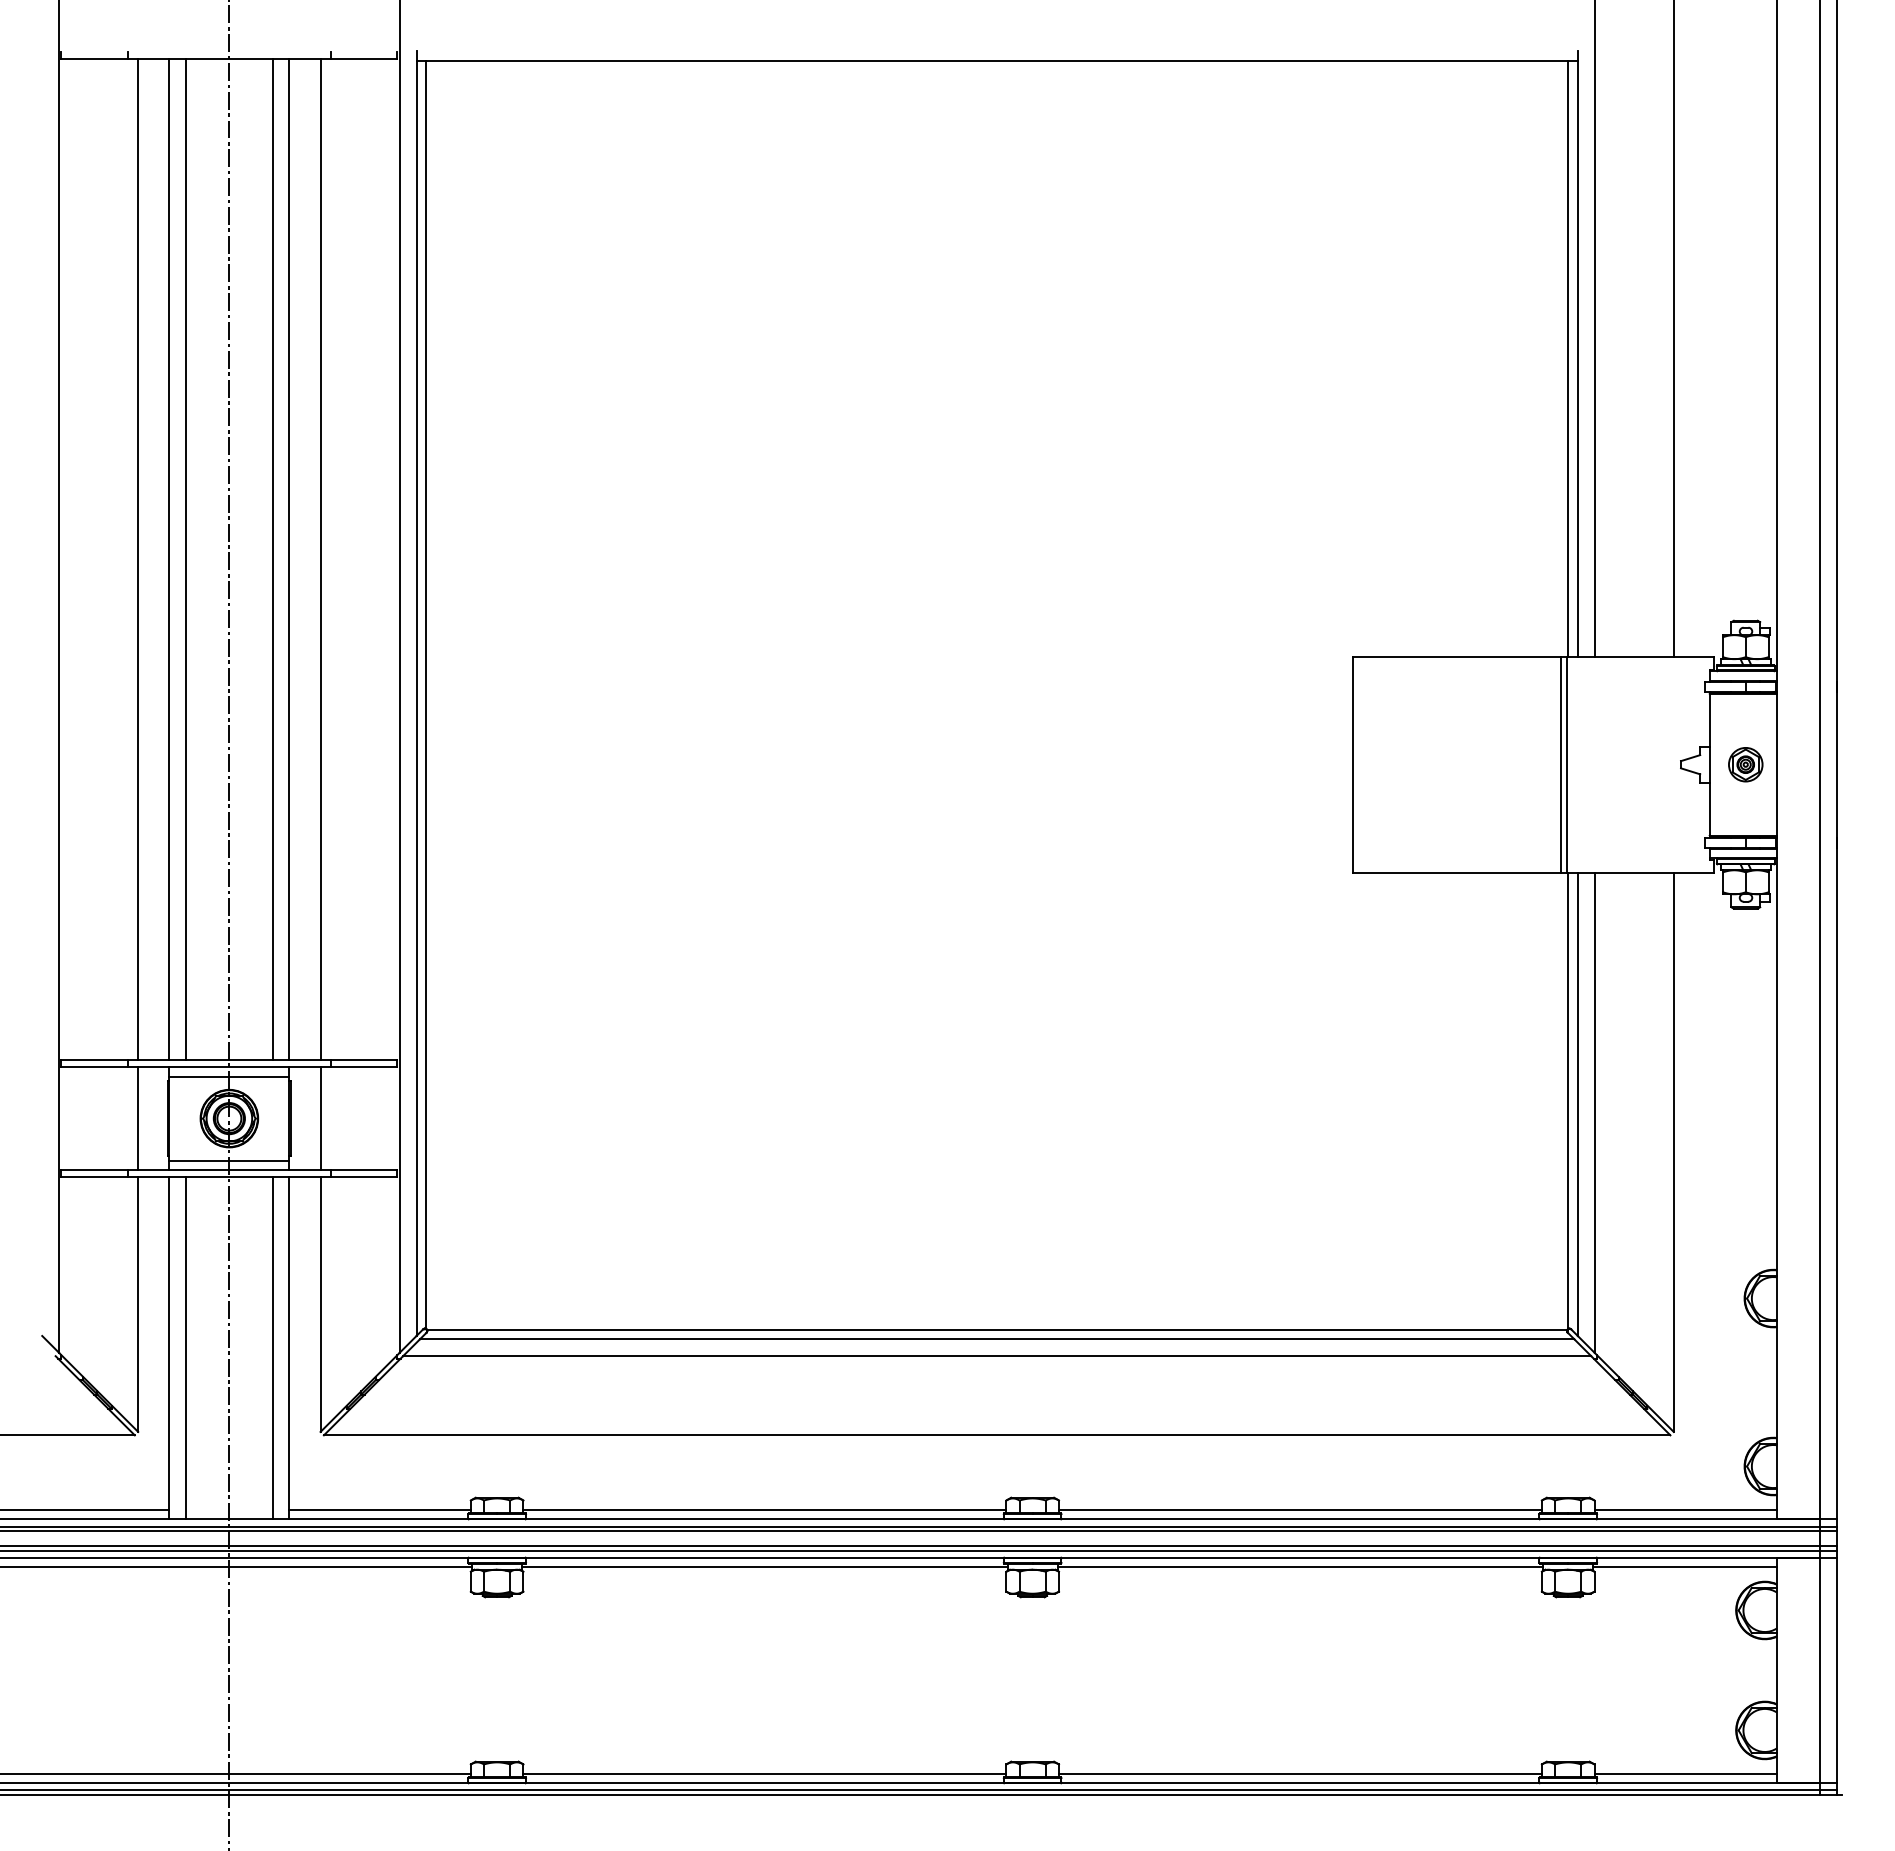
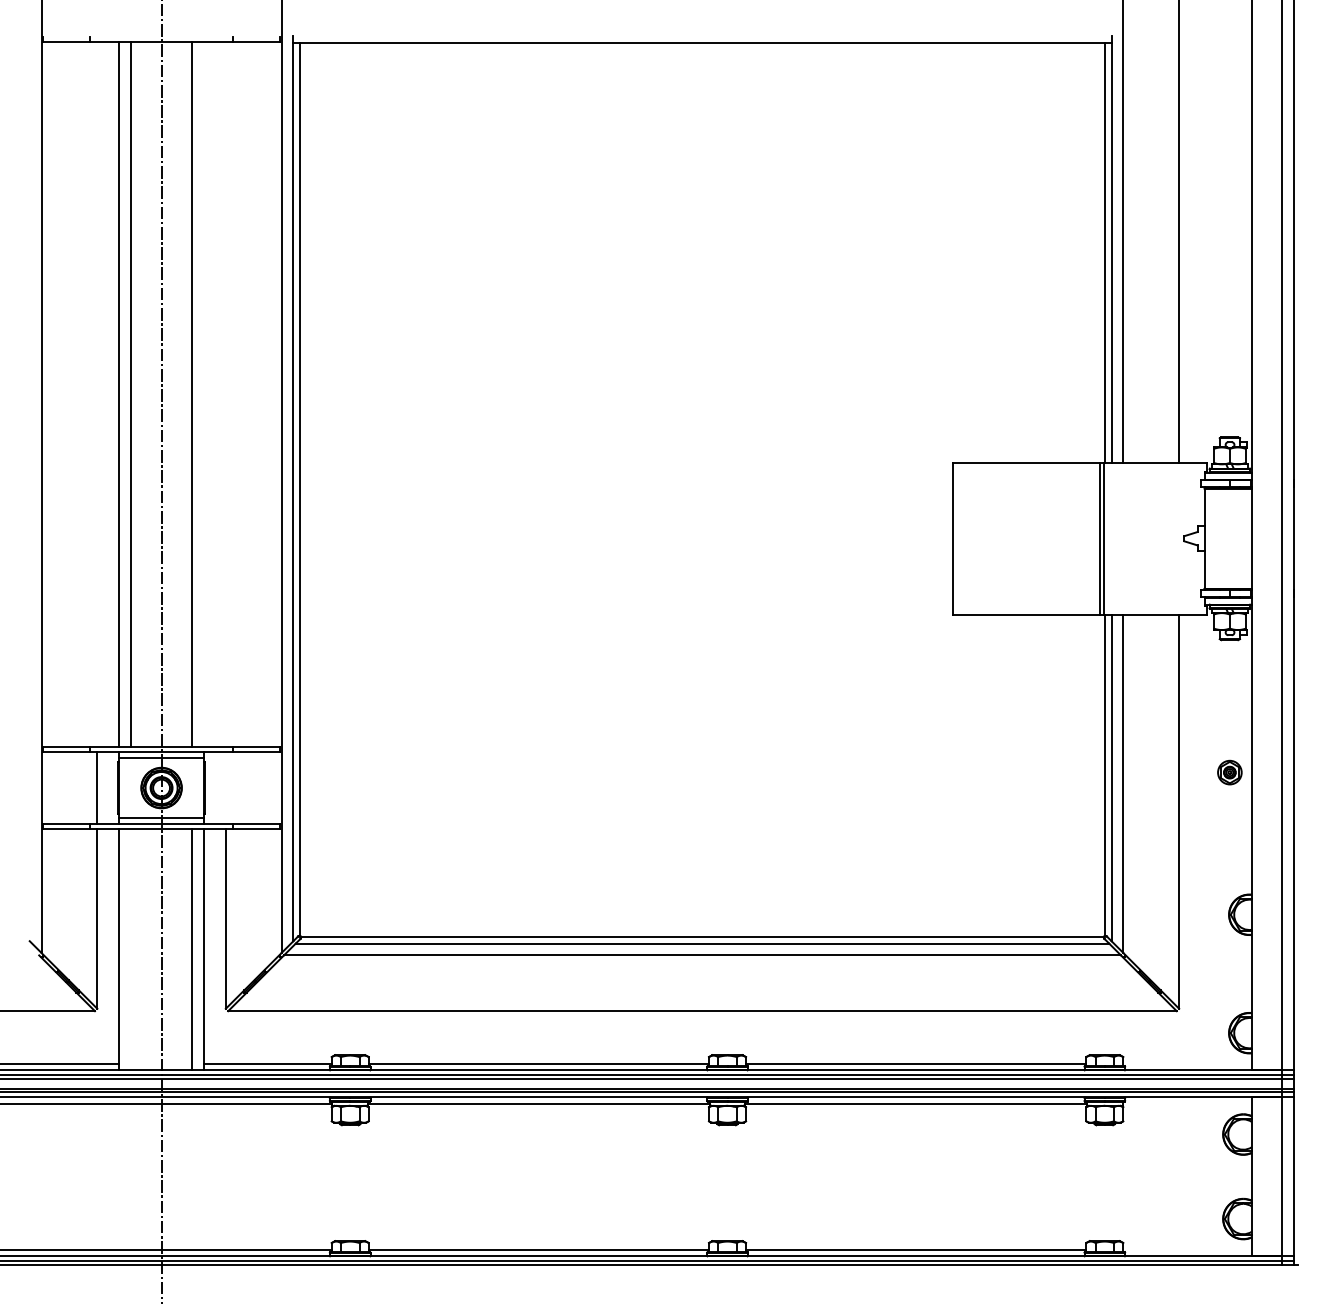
line: (138, 559) -> (97, 394), removed
line: (289, 559) -> (203, 394), removed
line: (320, 559) -> (225, 394), removed
part: (1745, 764) -> (1229, 772), moved
line: (320, 1118) -> (225, 787), removed
line: (186, 1348) -> (131, 950), removed
line: (1685, 1509) -> (1187, 1063), removed
line: (1684, 1567) -> (1186, 1104), removed
line: (1685, 1773) -> (1187, 1249), removed

